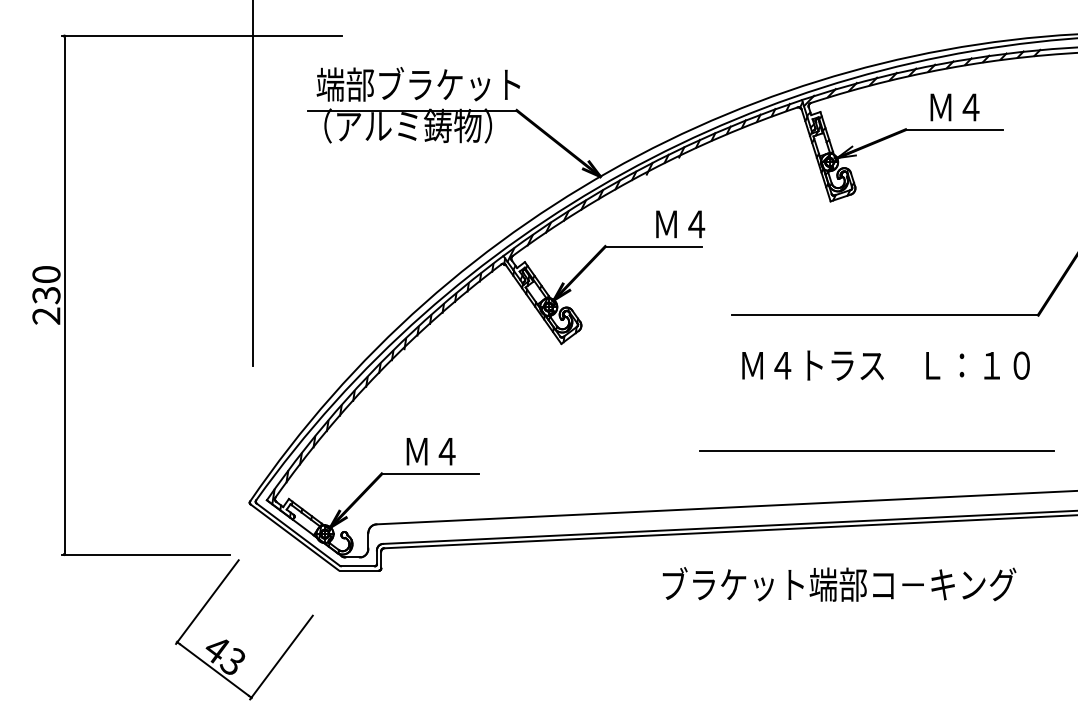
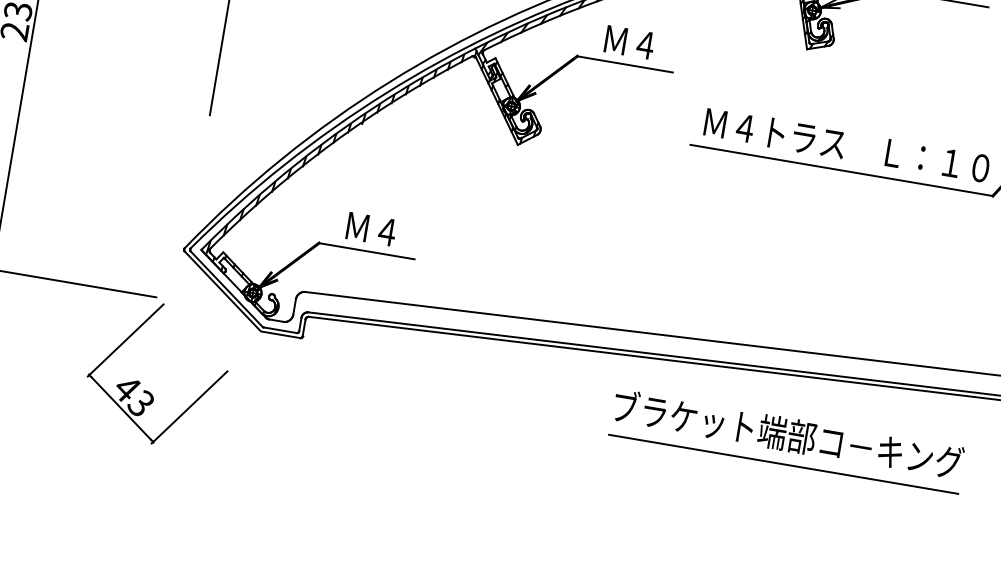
text: (680, 224) -> (629, 42), moved
text: (885, 365) -> (846, 145), moved
line: (876, 450) -> (783, 464), moved
text: (839, 584) -> (788, 434), moved

